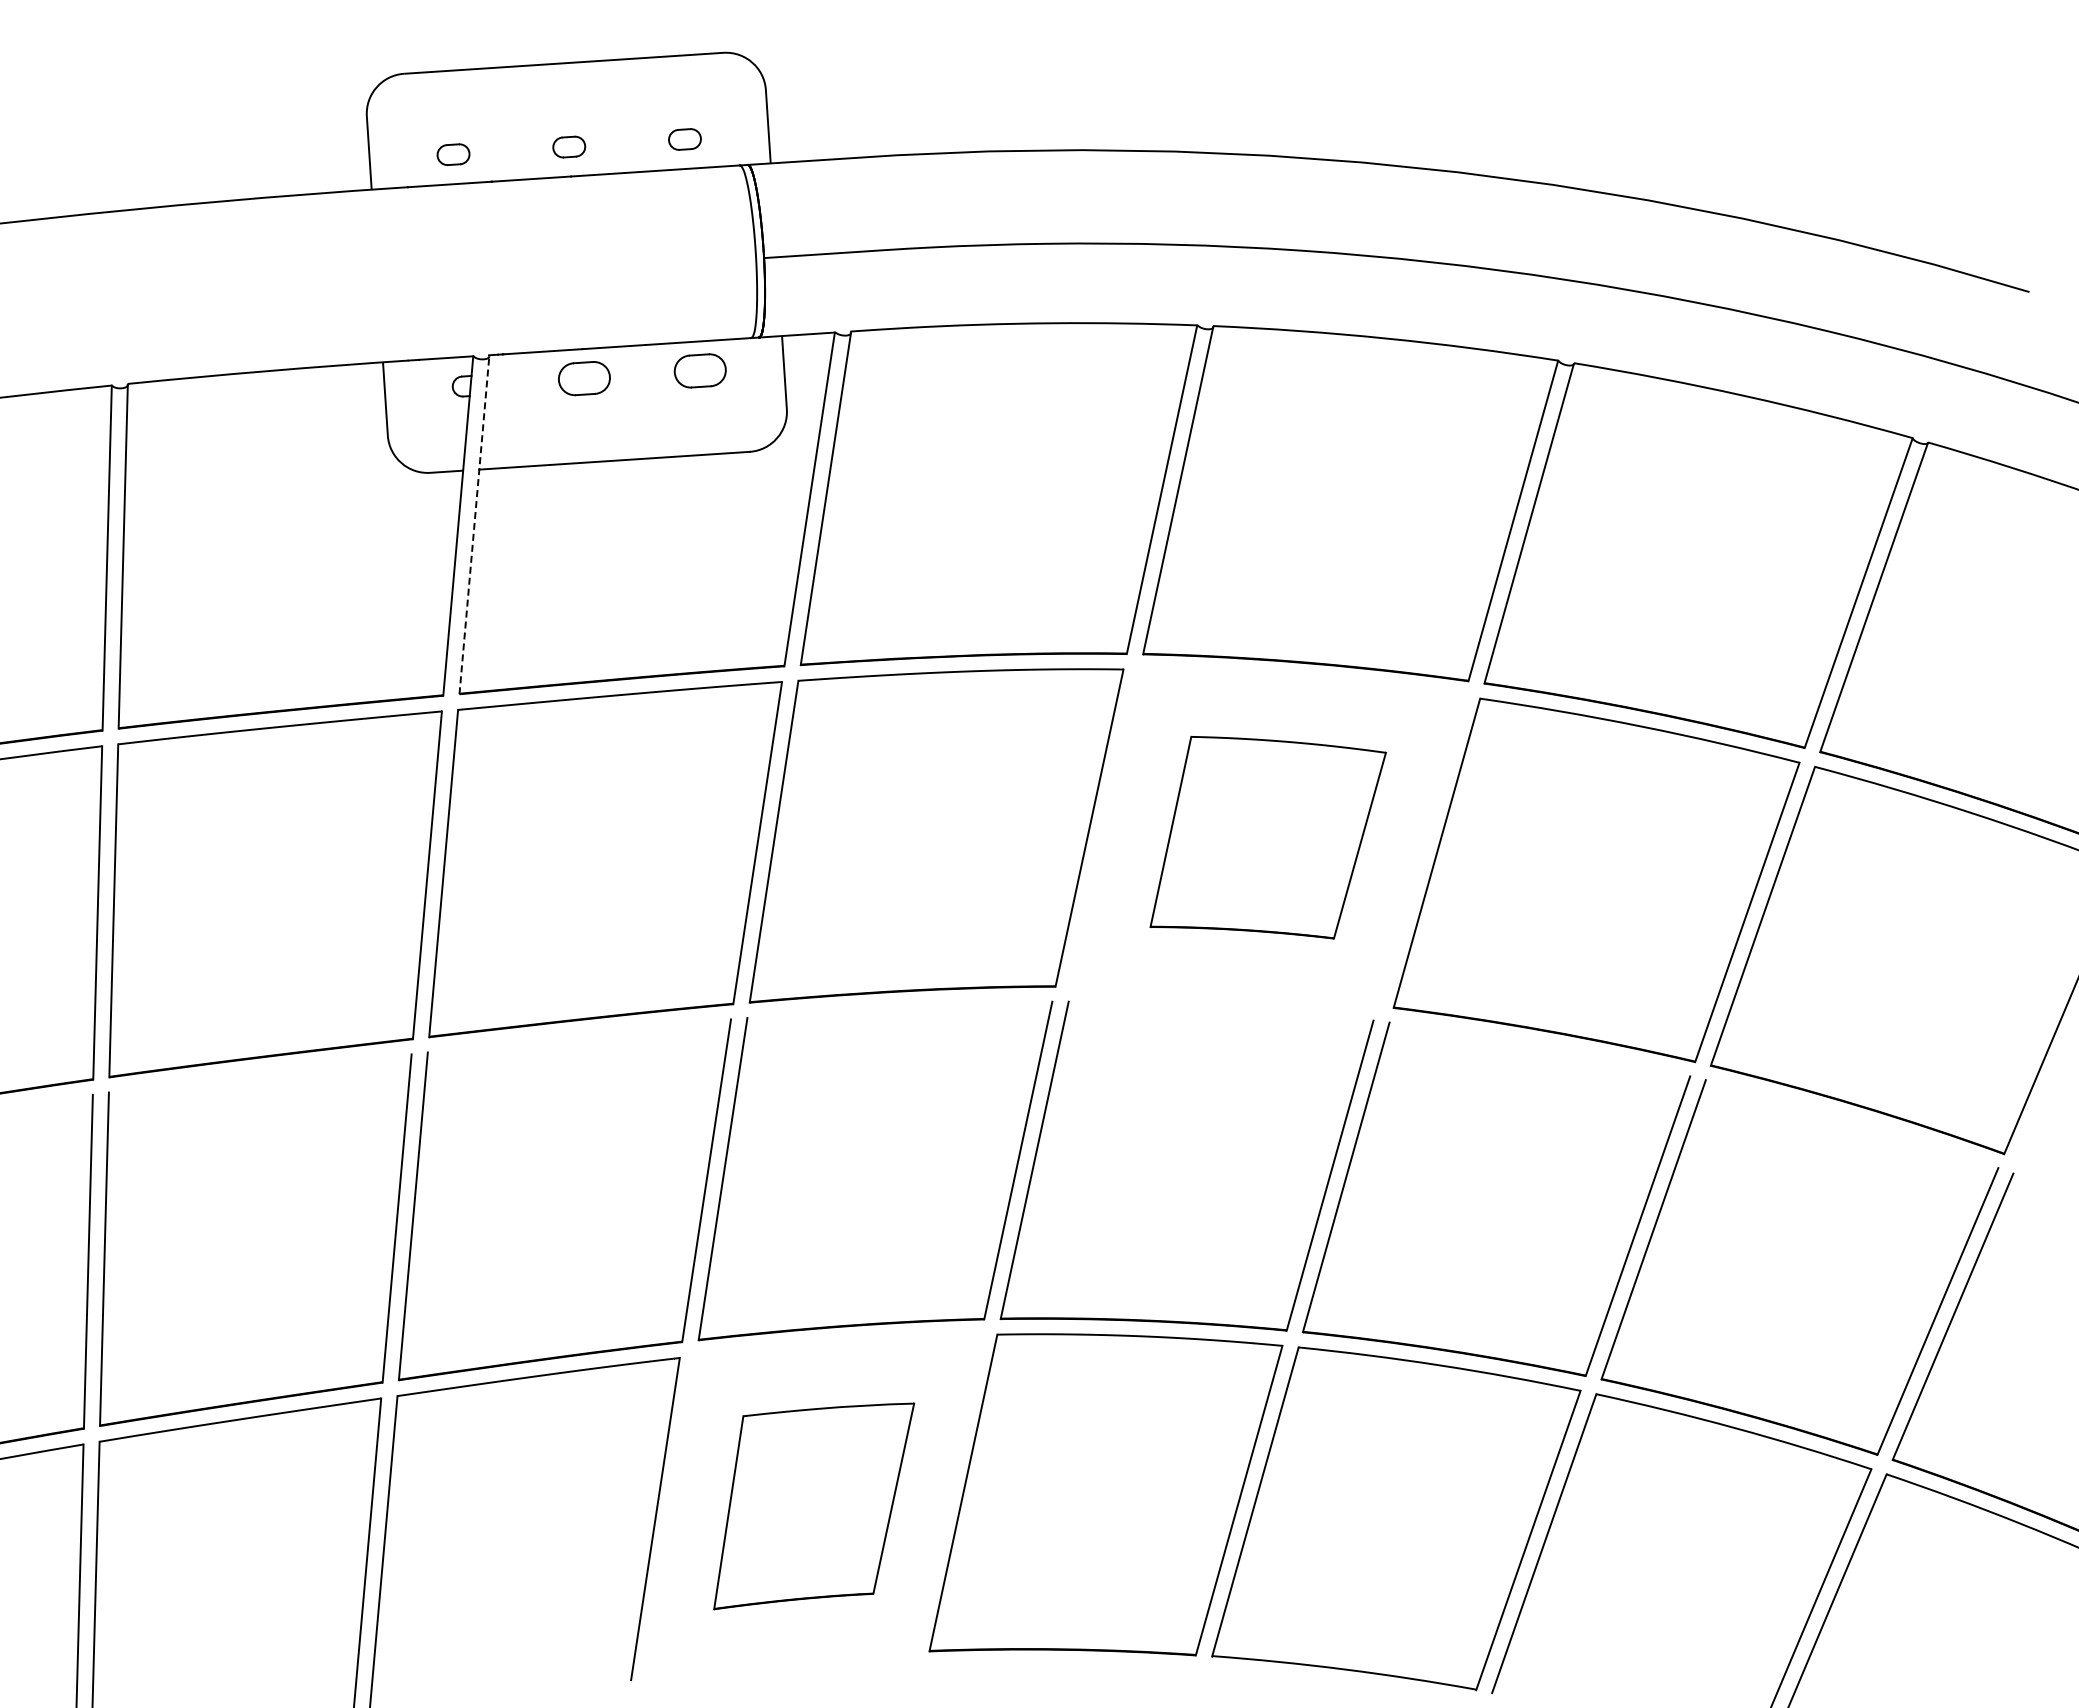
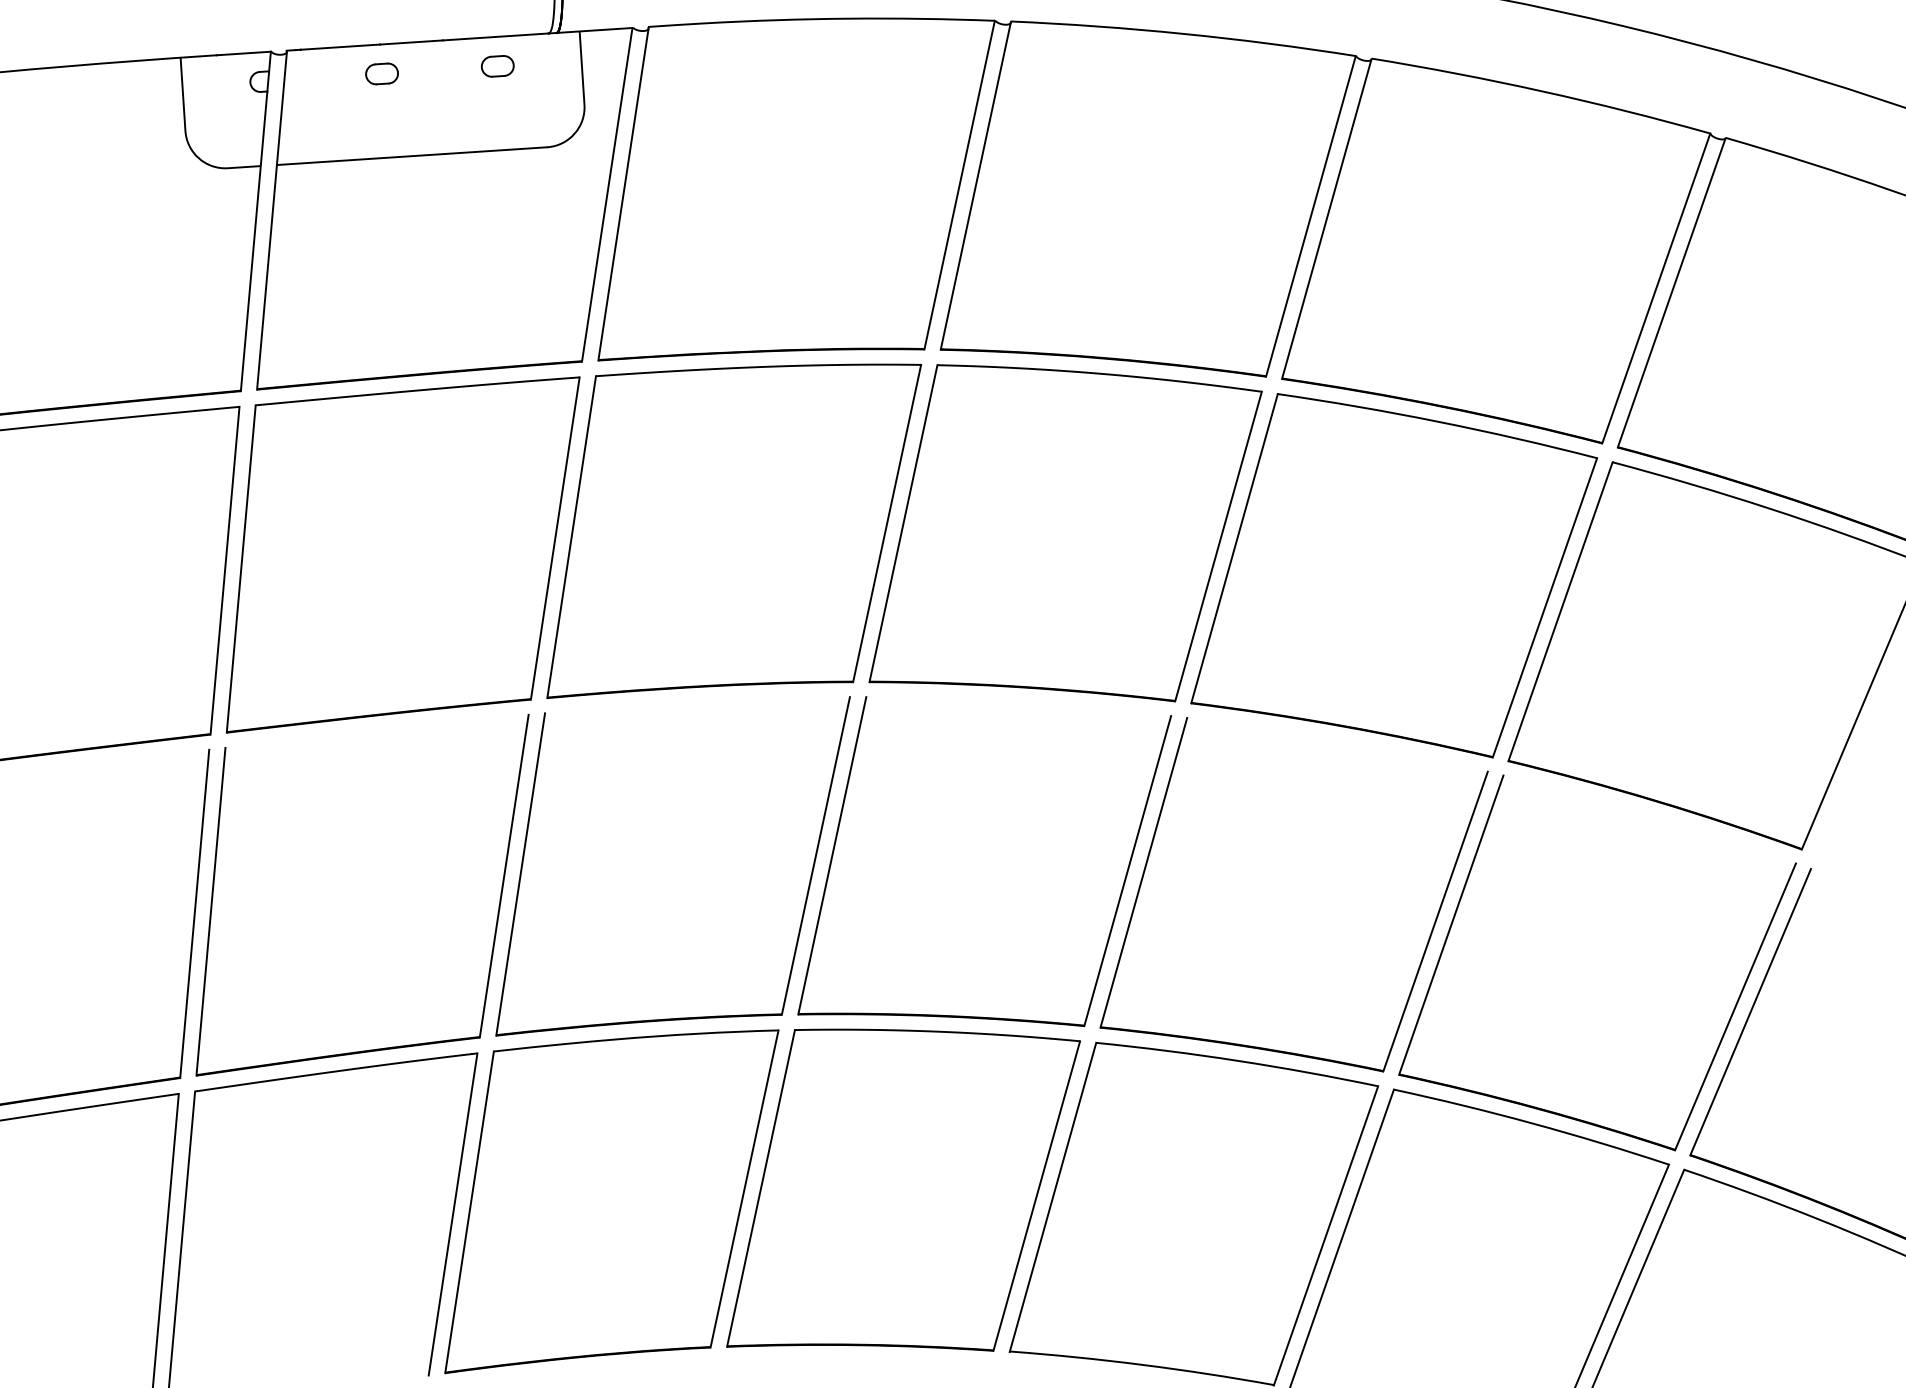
part: (699, 370) -> (497, 65), size x0.62
part: (584, 378) -> (382, 73), size x0.62
line: (474, 525) -> (272, 220), dashed -> solid
part: (1268, 837) -> (1066, 532), size x1.67
part: (813, 1506) -> (611, 1201), size x1.67

